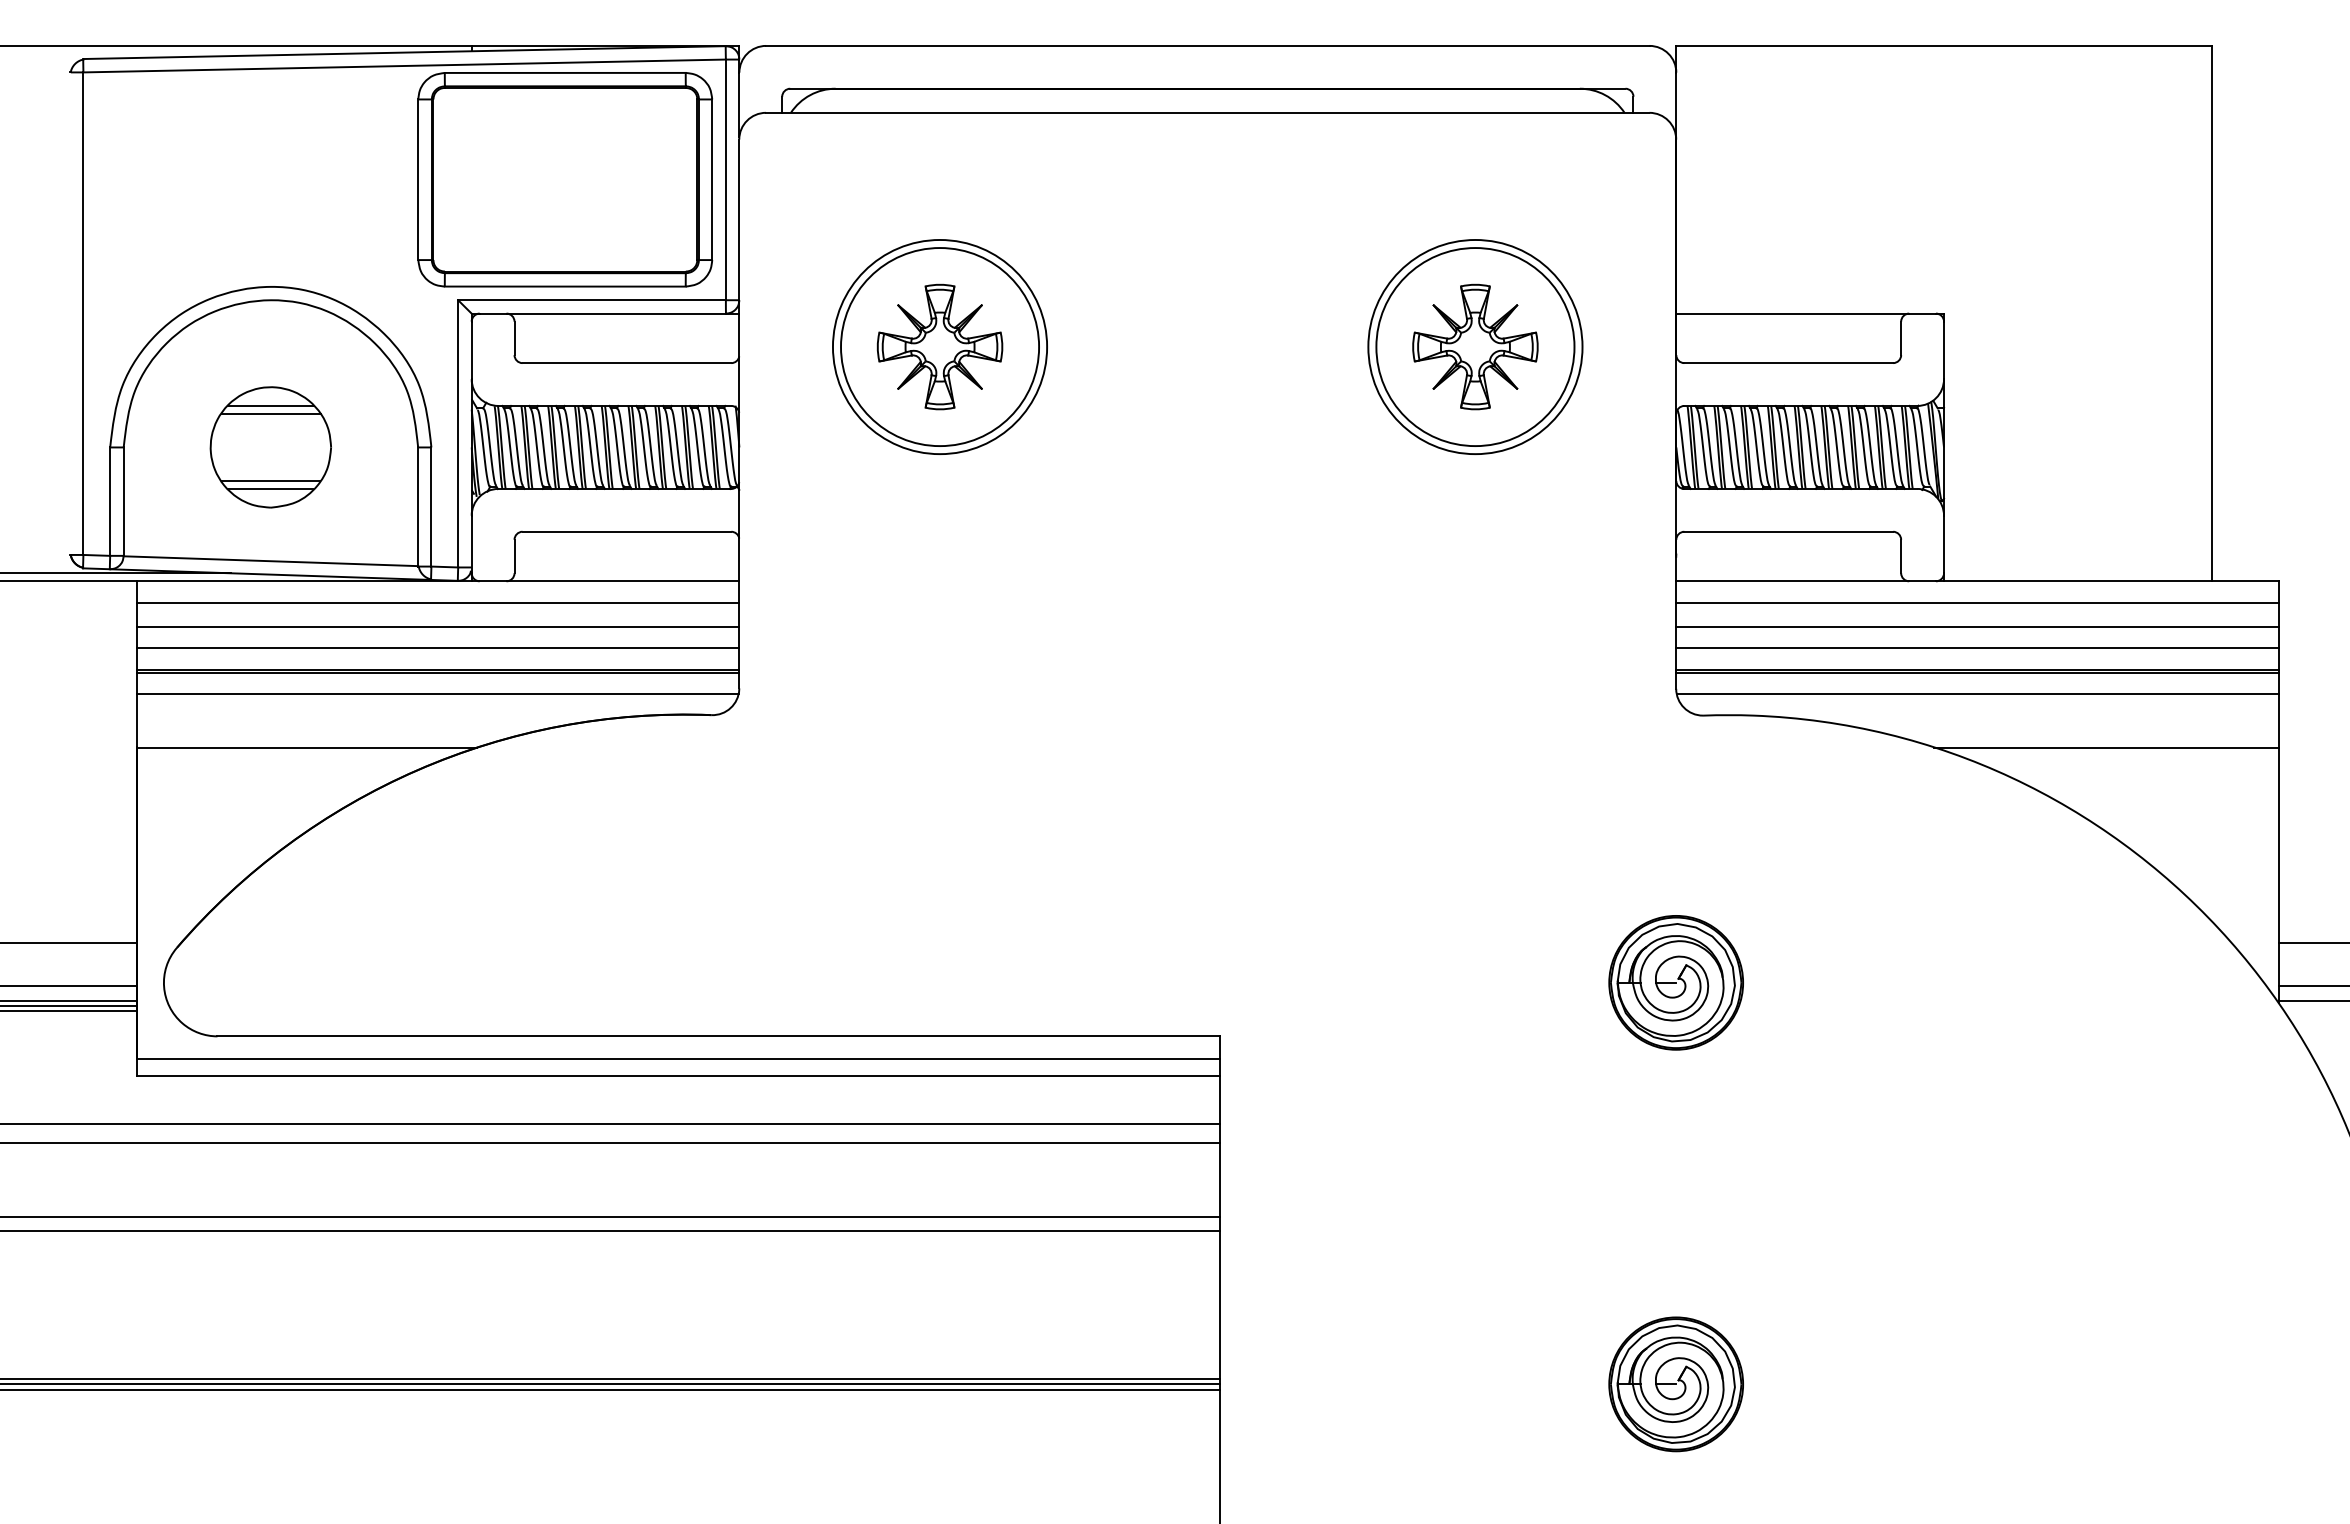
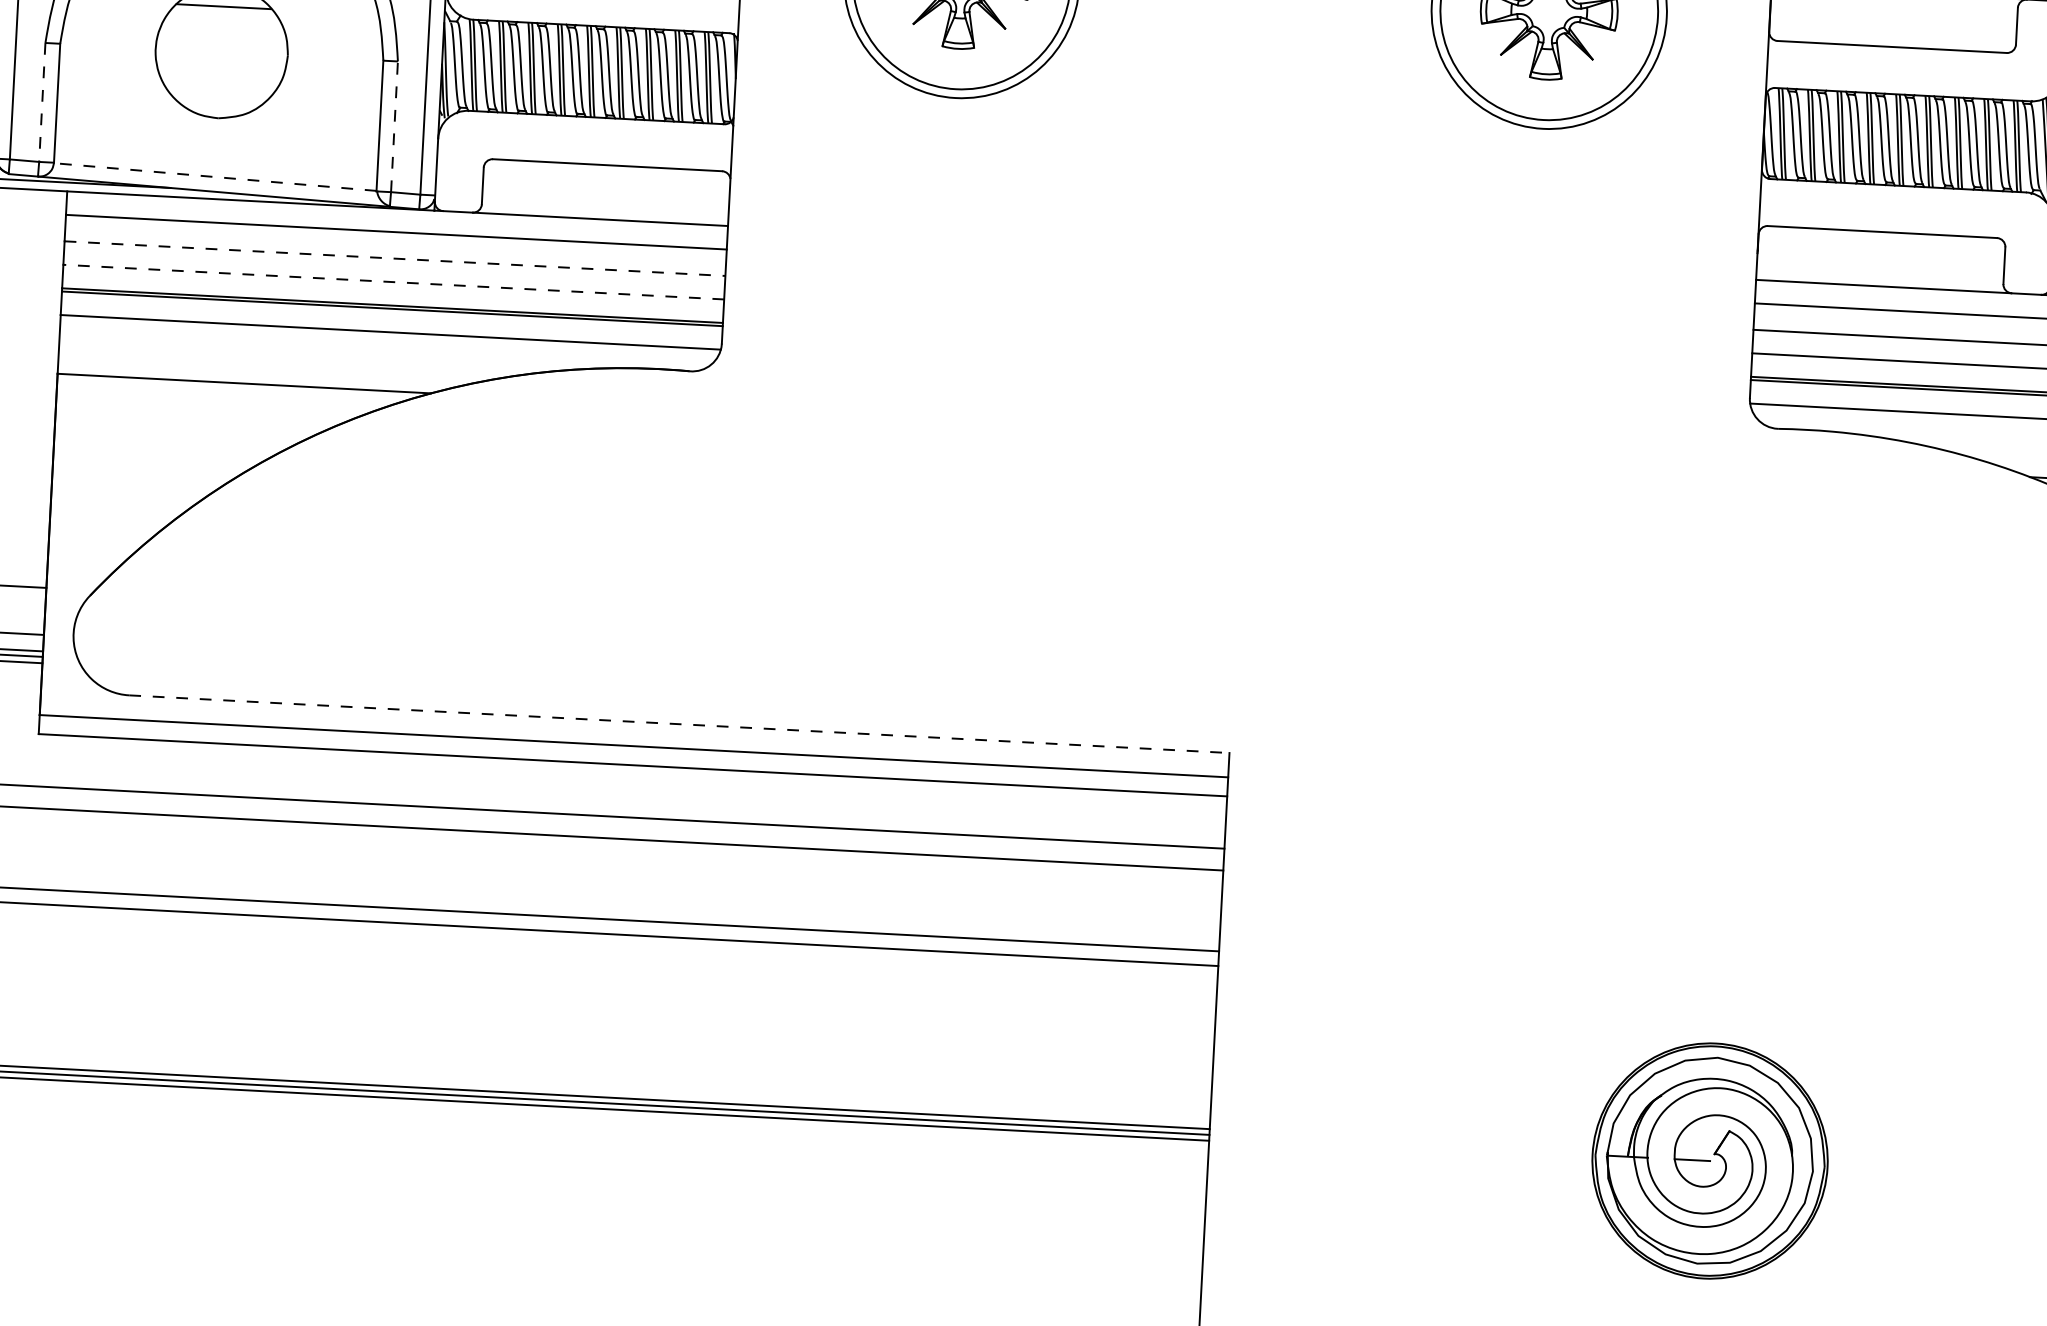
line: (270, 413) -> (223, 14), removed
line: (270, 480) -> (219, 88), removed
line: (270, 488) -> (218, 97), removed
line: (110, 502) -> (42, 103), solid -> dashed
line: (431, 507) -> (394, 127), solid -> dashed
line: (270, 561) -> (214, 177), solid -> dashed
line: (438, 626) -> (395, 258), solid -> dashed
line: (437, 648) -> (393, 282), solid -> dashed
part: (1675, 982) -> (1732, 720), removed
line: (719, 1036) -> (680, 724), solid -> dashed
part: (1675, 1384) -> (1709, 1161), size x1.6

